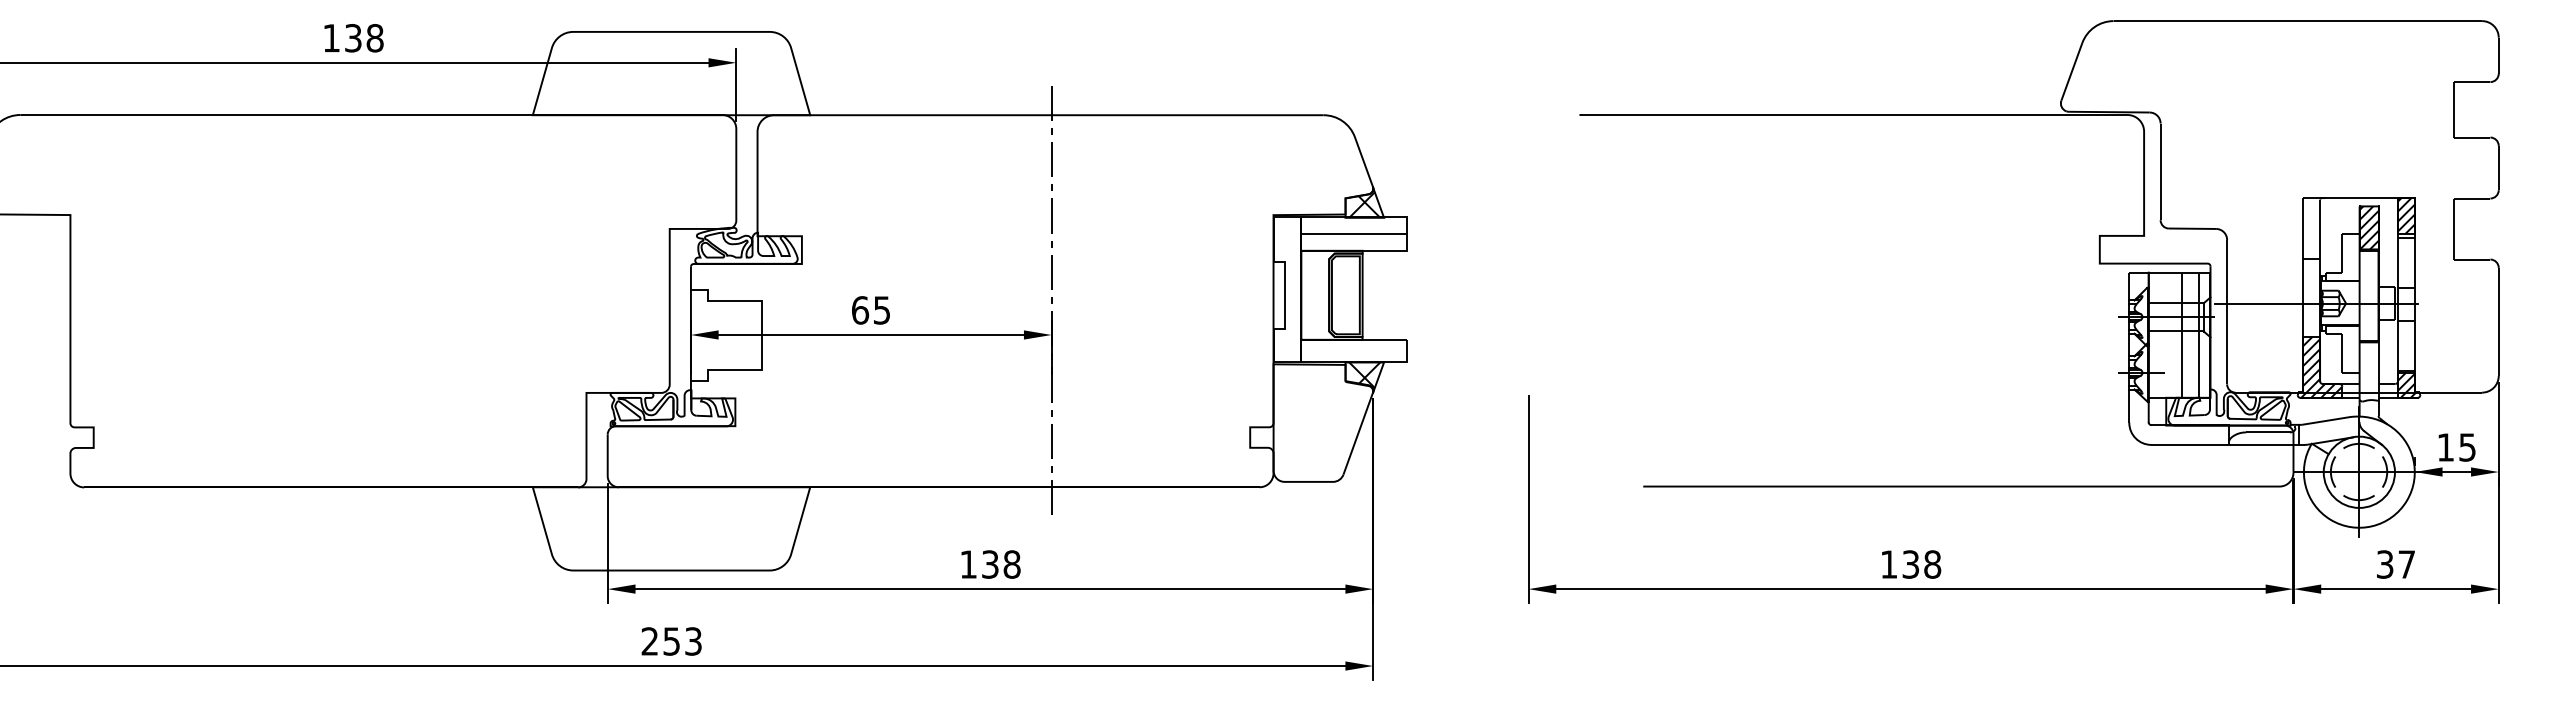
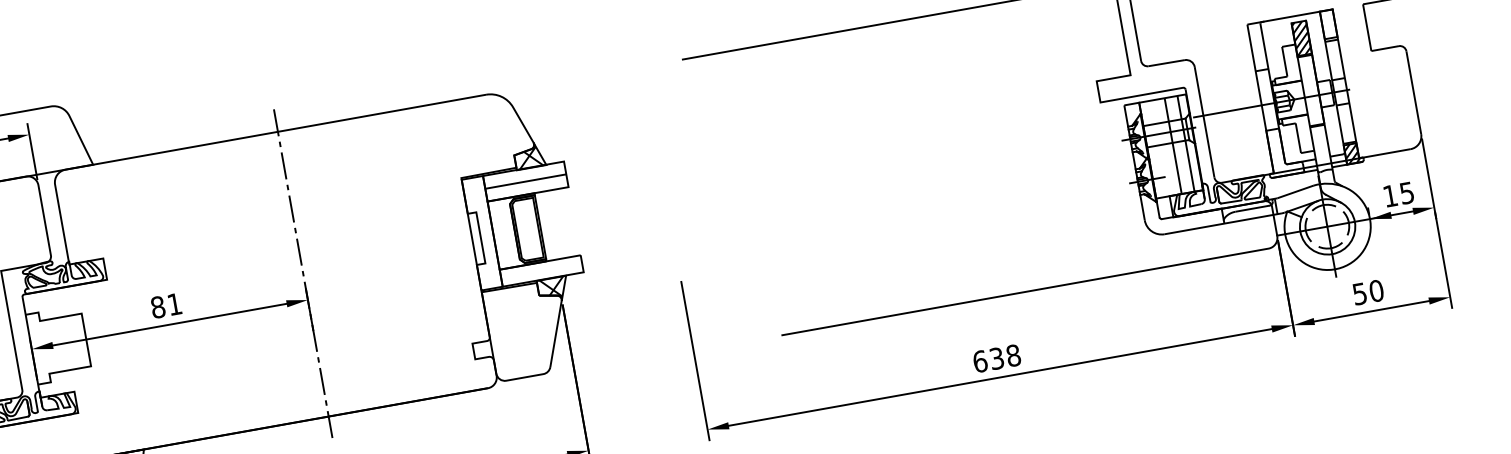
hatch: (2406, 216) -> (1328, 24), removed
text: (870, 310) -> (165, 306), 65 -> 81
hatch: (2321, 366) -> (1284, 151), removed
text: (1888, 564) -> (979, 361), 138 -> 638
text: (2396, 564) -> (1368, 292), 37 -> 50

